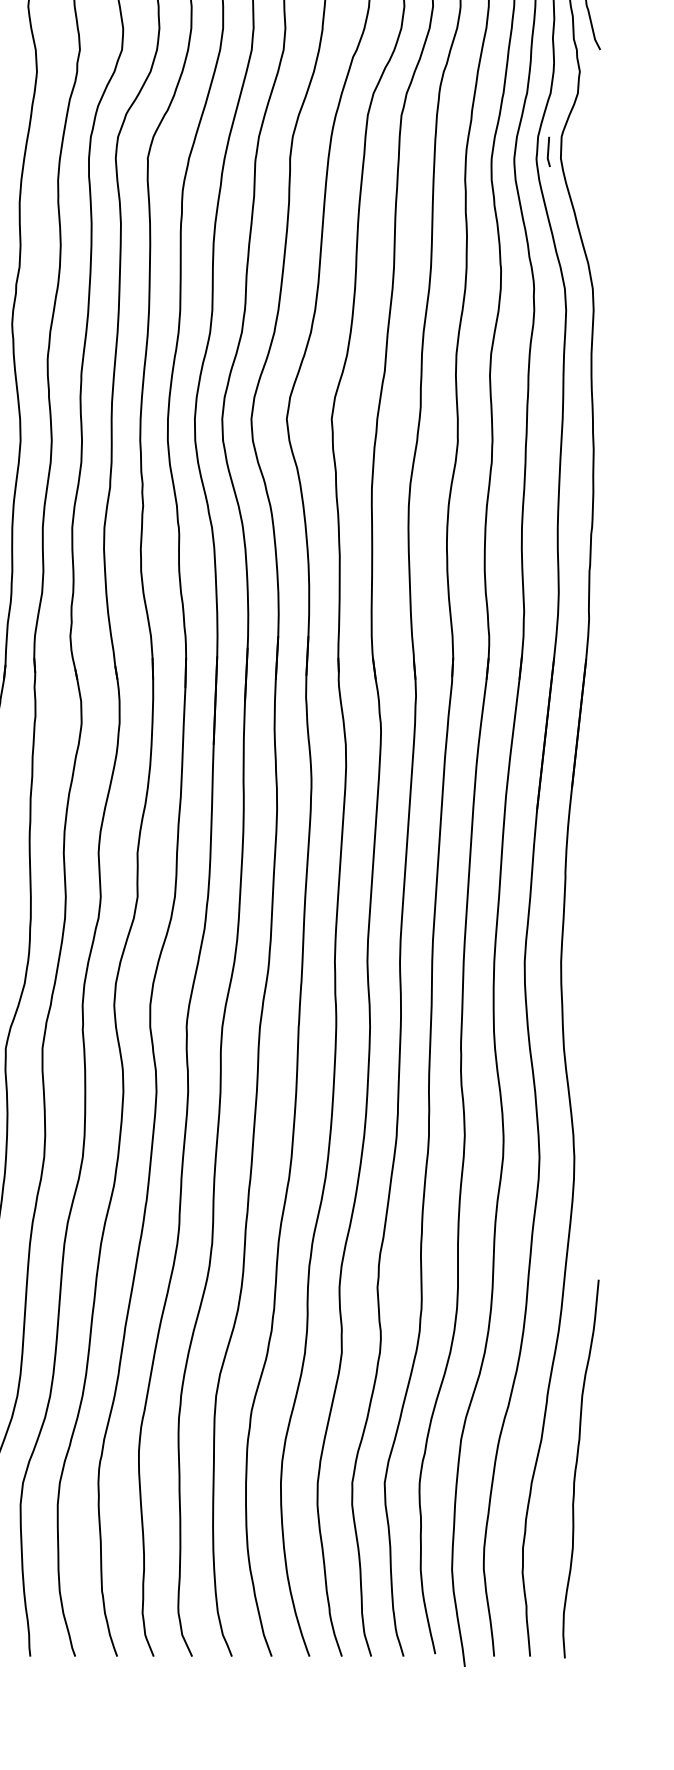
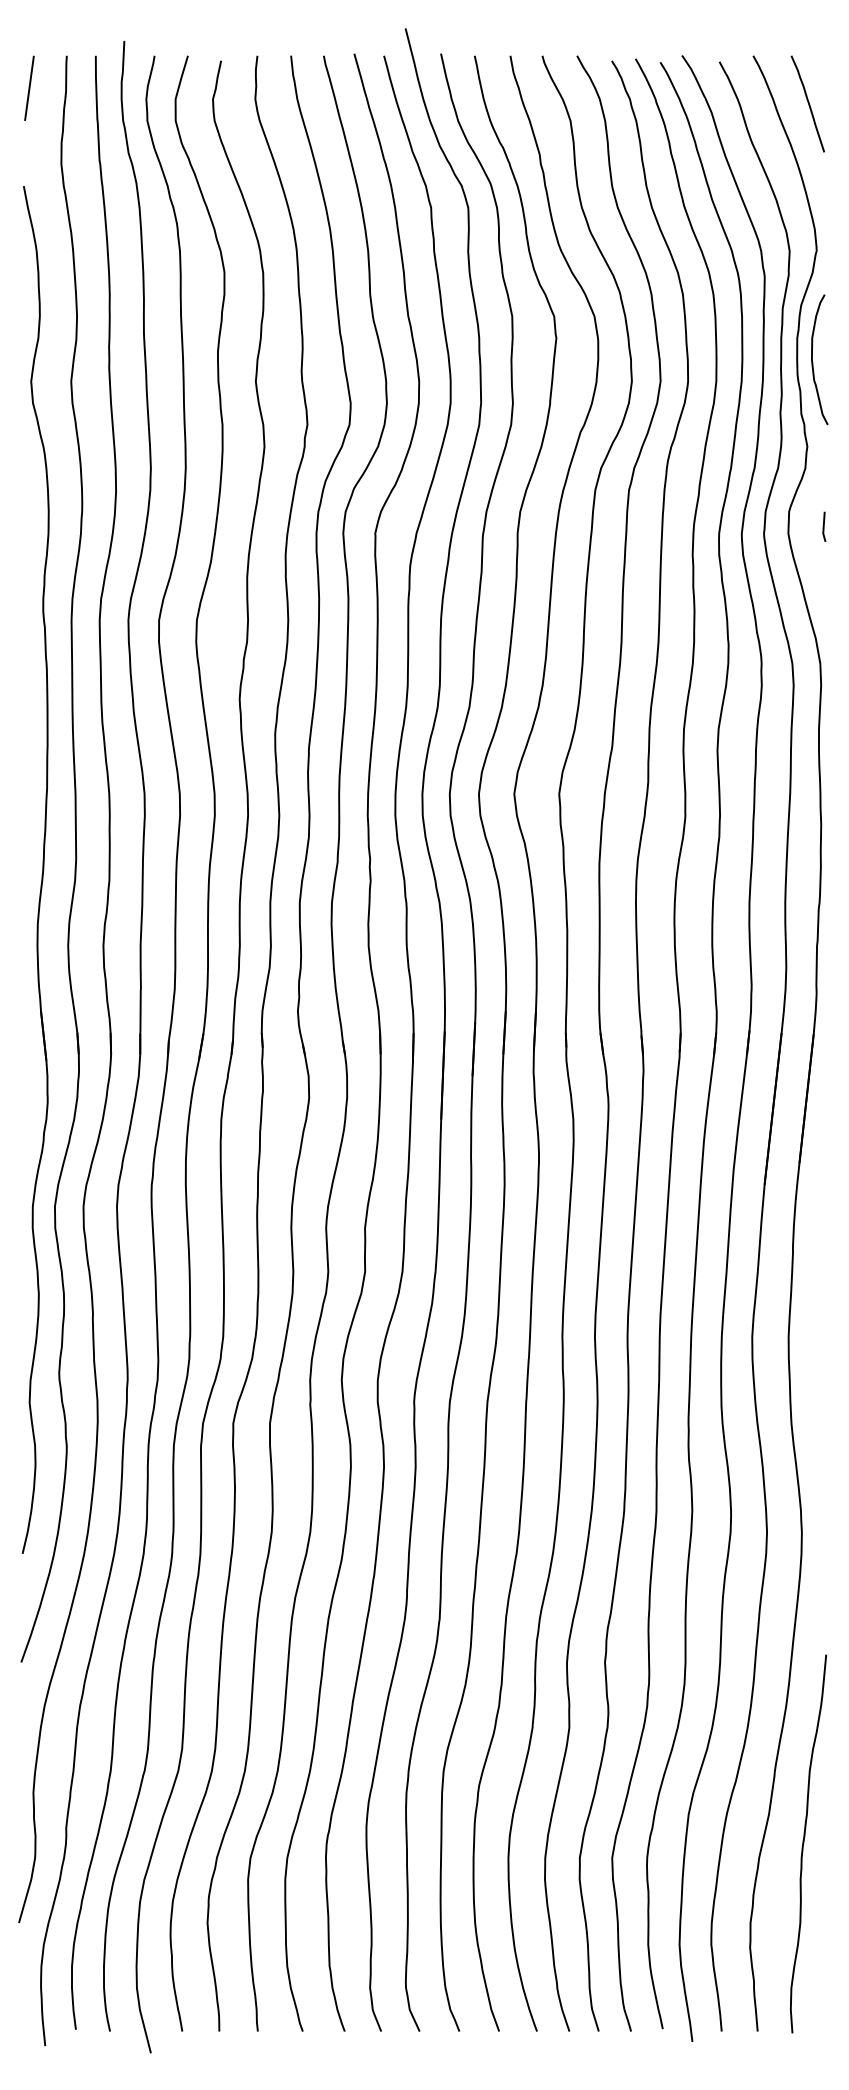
line: (548, 151) -> (824, 526), moved

